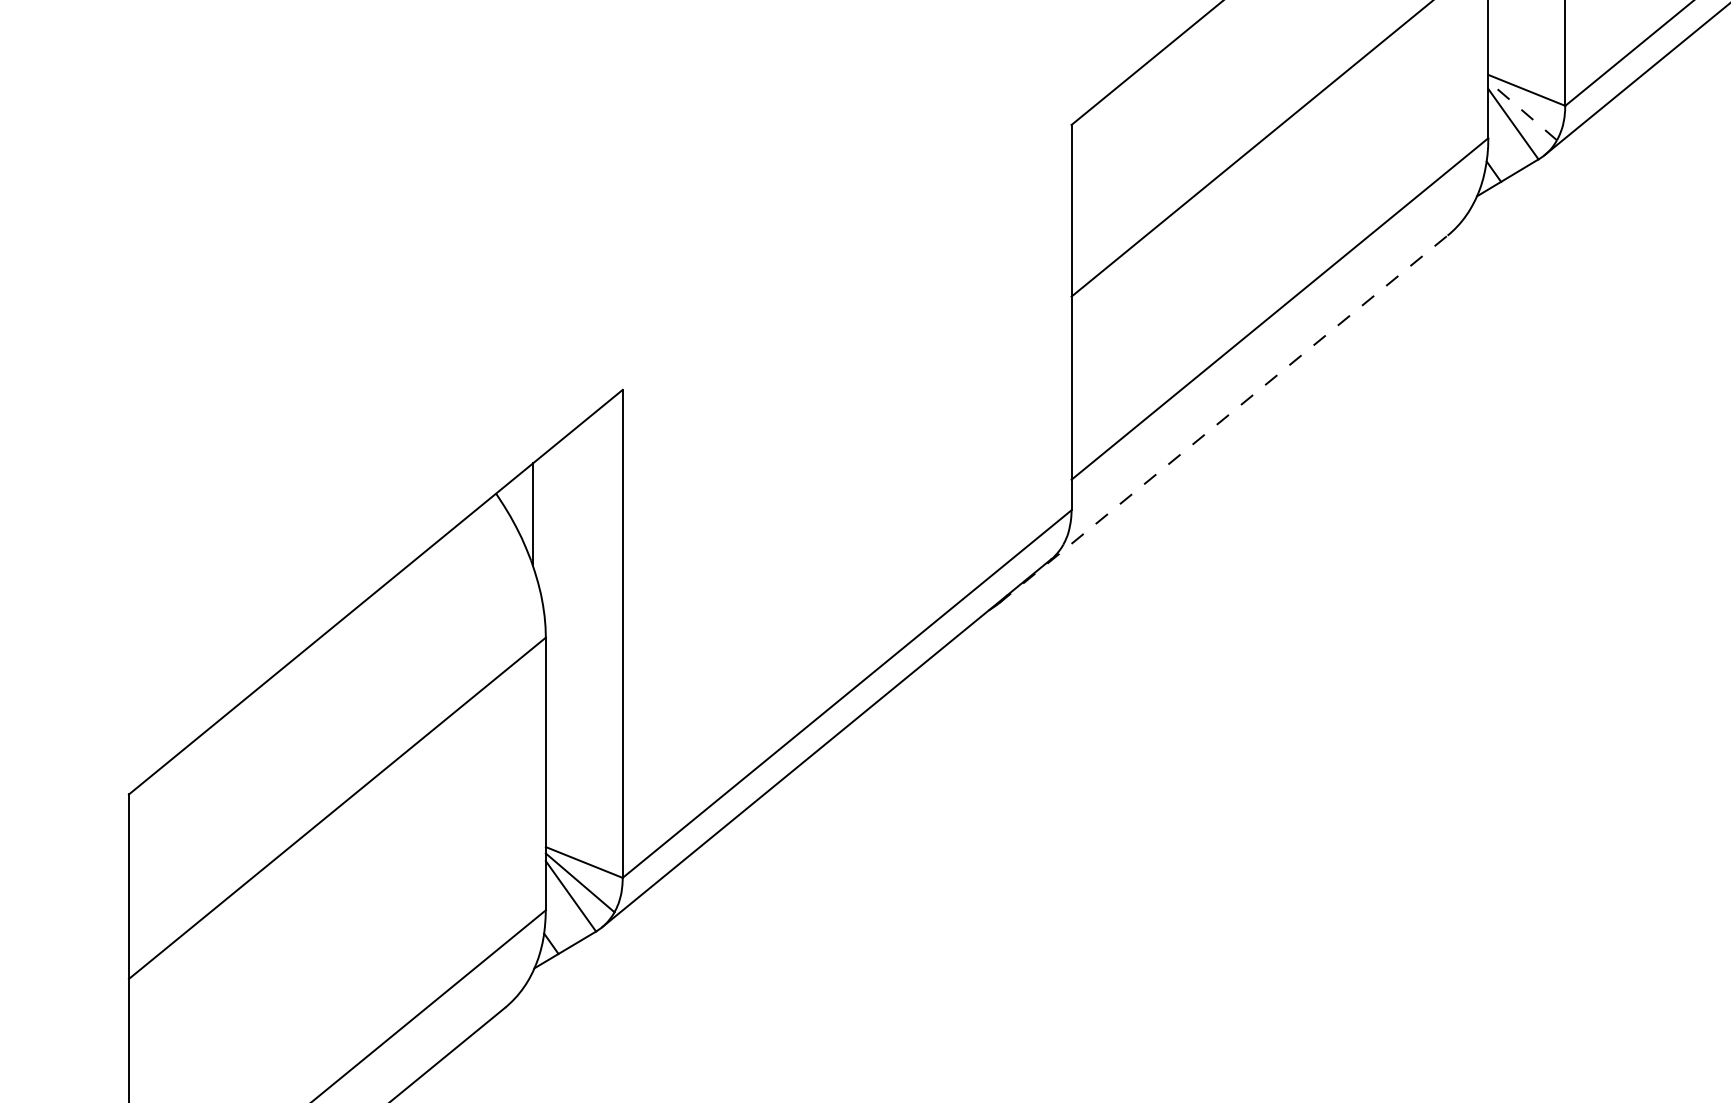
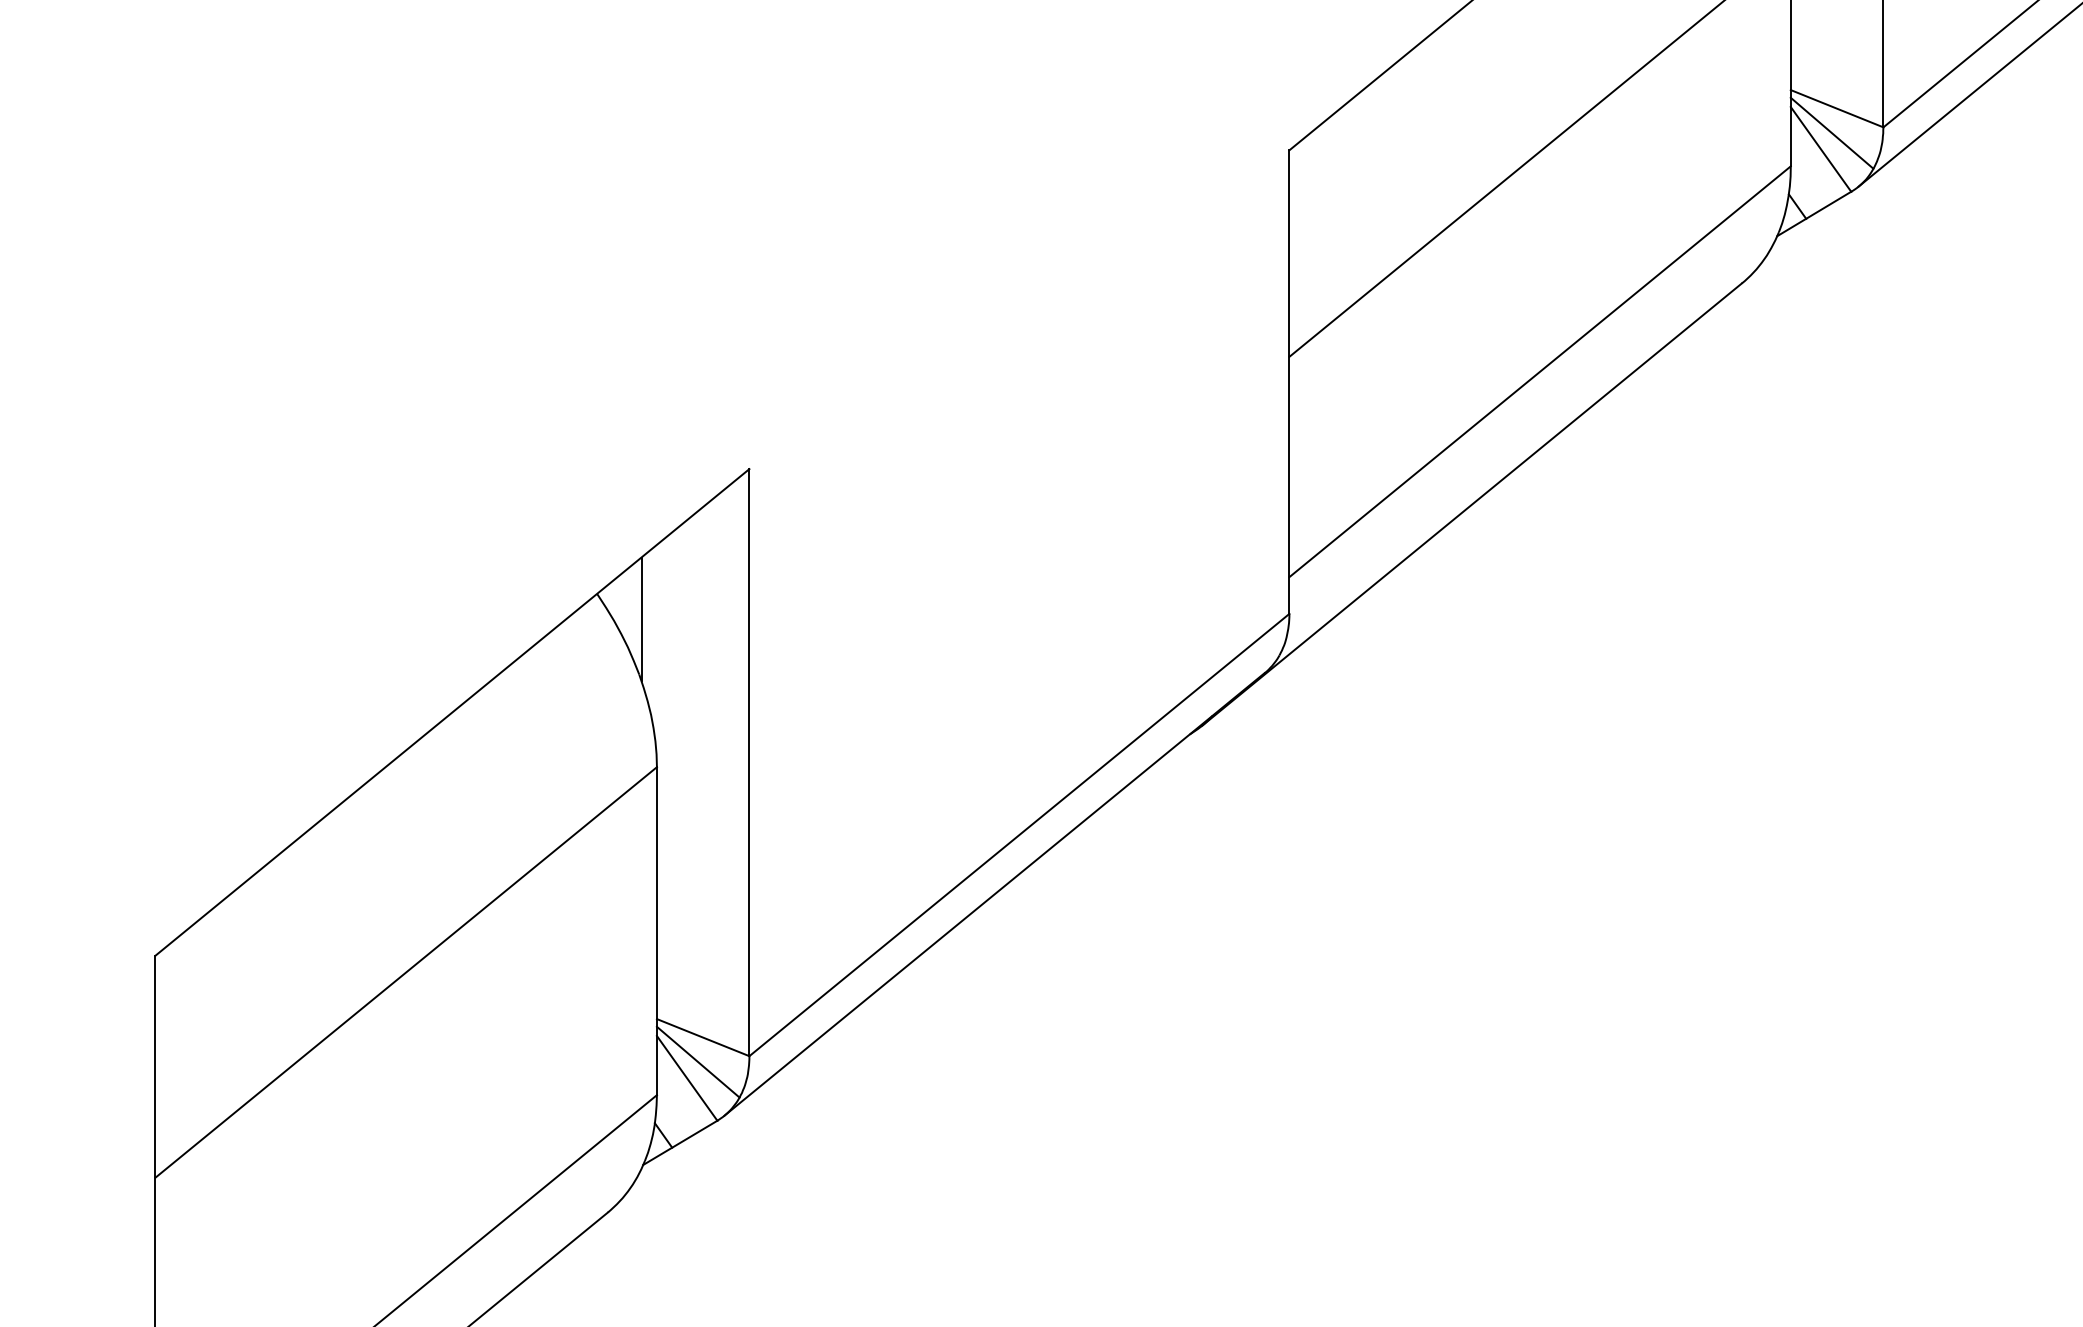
line: (1522, 110) -> (1831, 132), dashed -> solid
line: (1223, 419) -> (1472, 504), dashed -> solid

